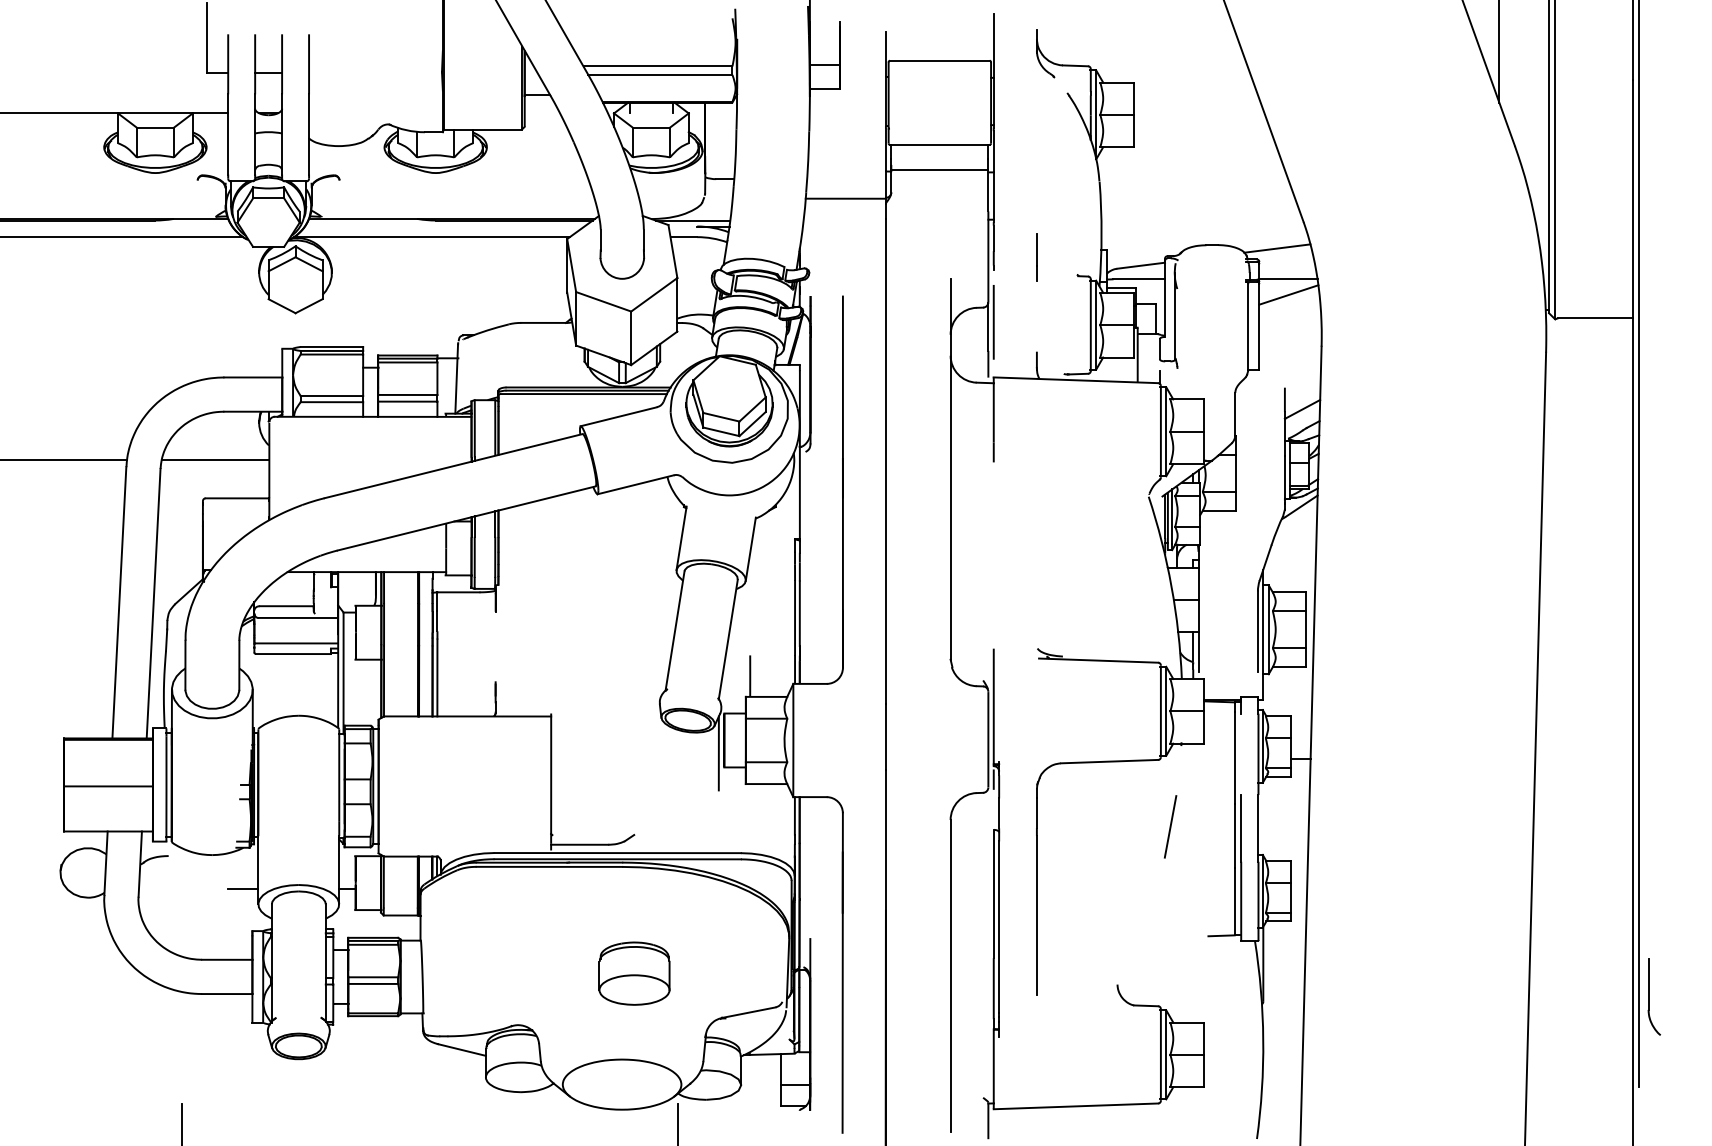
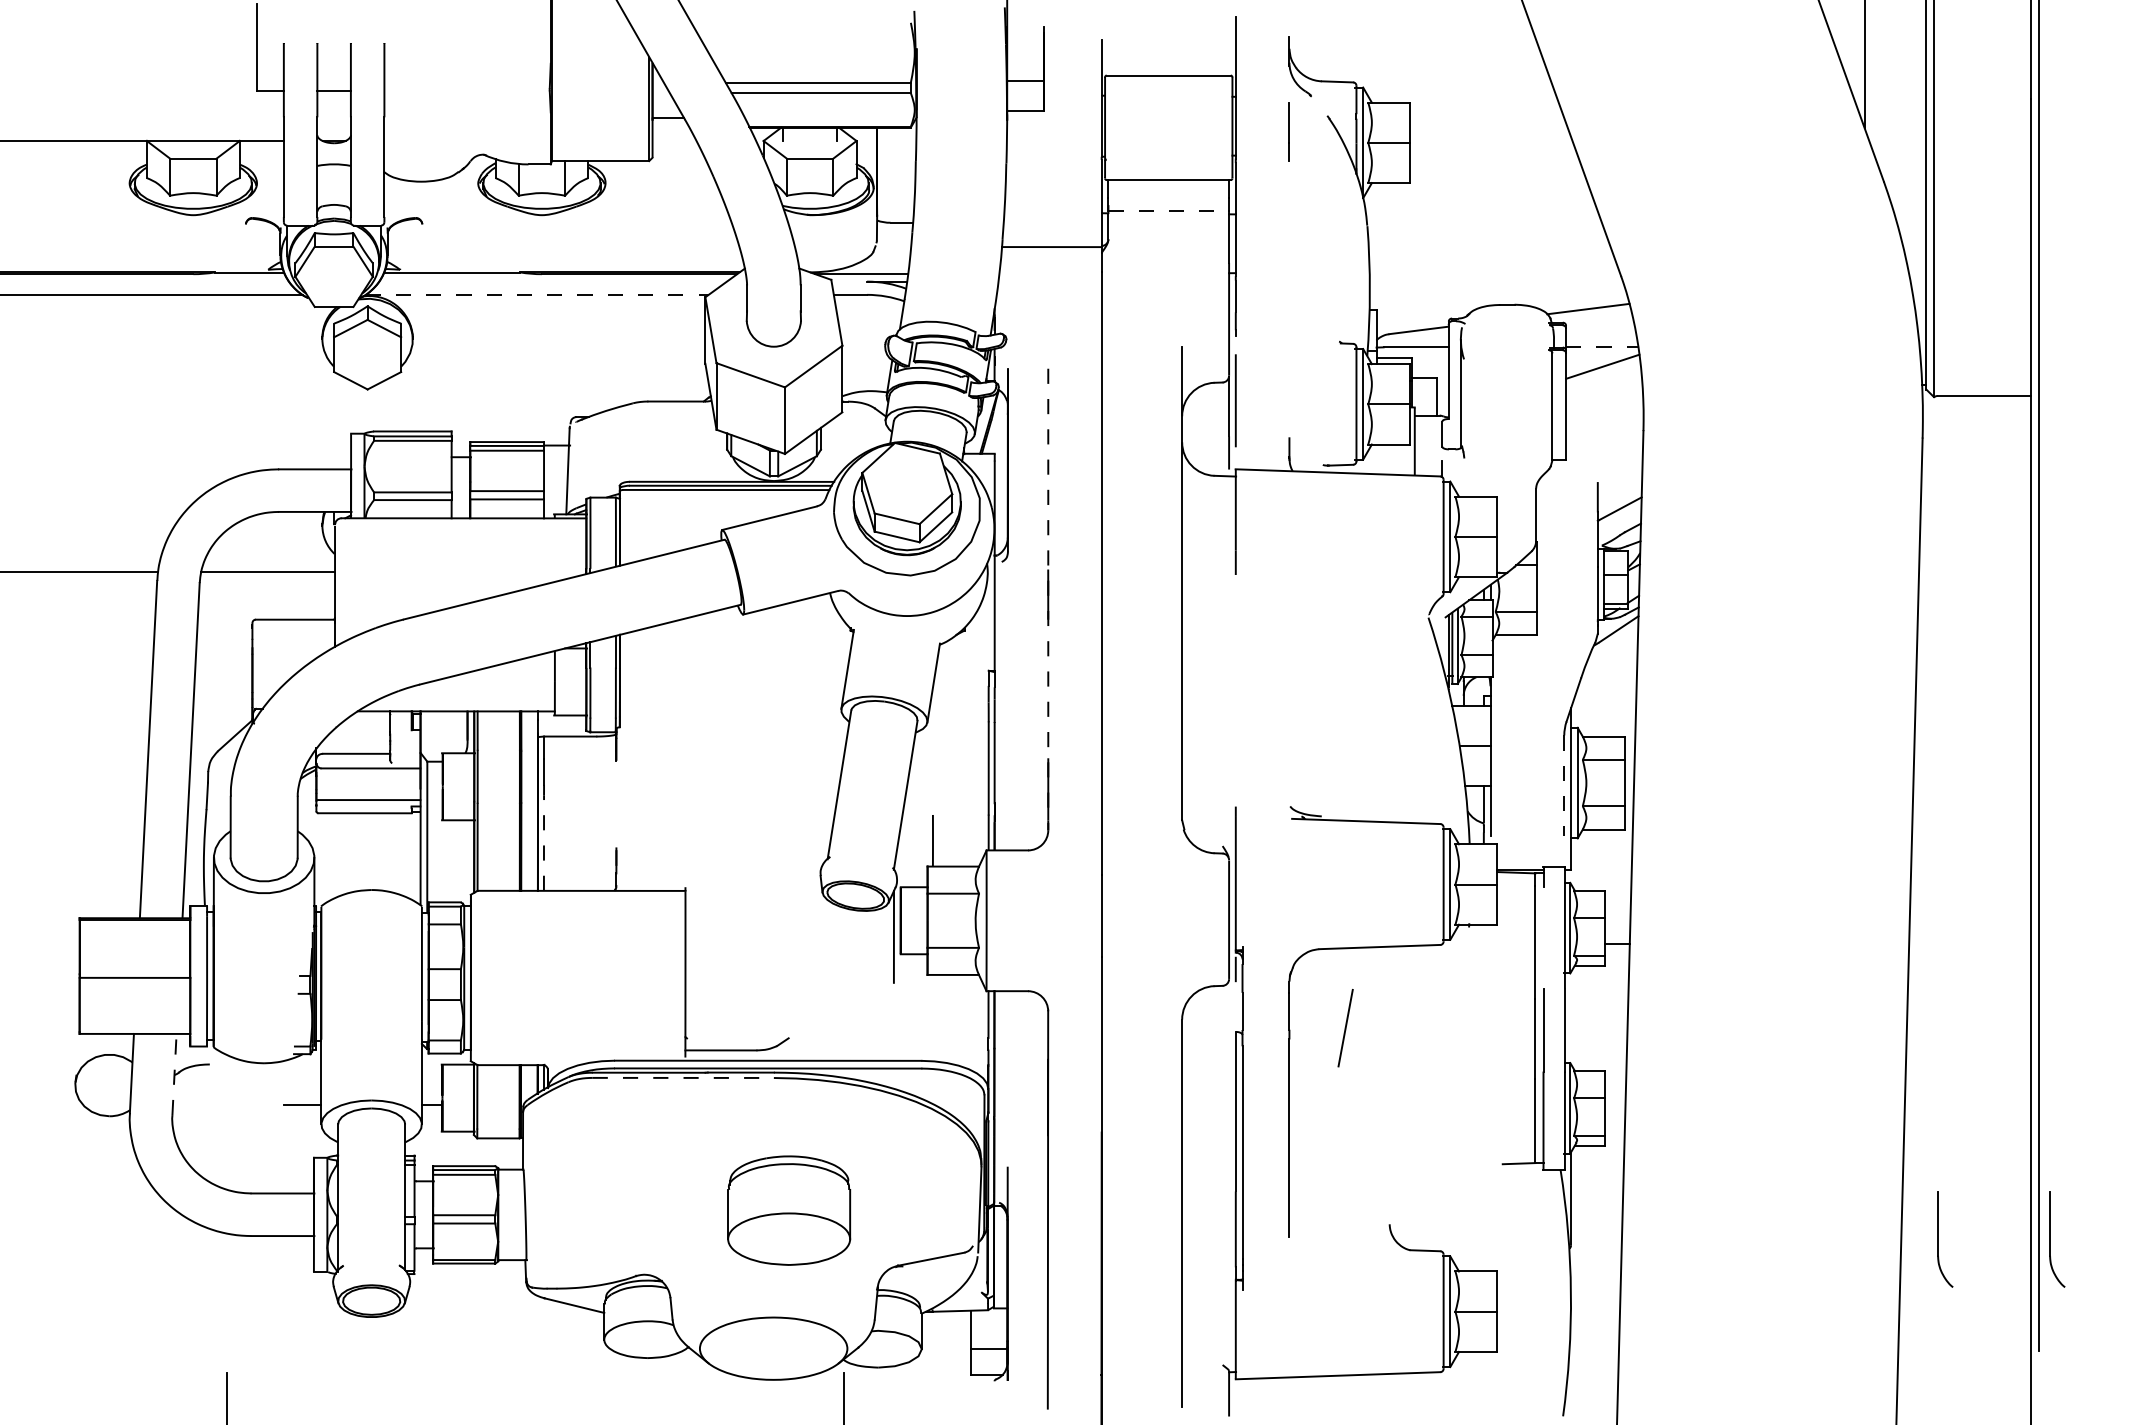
line: (940, 170) -> (1169, 211), solid -> dashed
line: (432, 236) -> (537, 294), solid -> dashed
line: (1036, 256) -> (1288, 131), moved
line: (1288, 279) -> (1602, 347), solid -> dashed
line: (843, 482) -> (1048, 599), solid -> dashed
line: (1258, 632) -> (1564, 786), solid -> dashed
line: (437, 678) -> (544, 843), solid -> dashed
line: (1170, 827) -> (1345, 1028), moved
line: (140, 864) -> (174, 1074), solid -> dashed
line: (549, 866) -> (683, 1077), solid -> dashed
part: (634, 973) -> (788, 1210), size x1.4
part: (1558, 996) -> (1938, 1239), added

